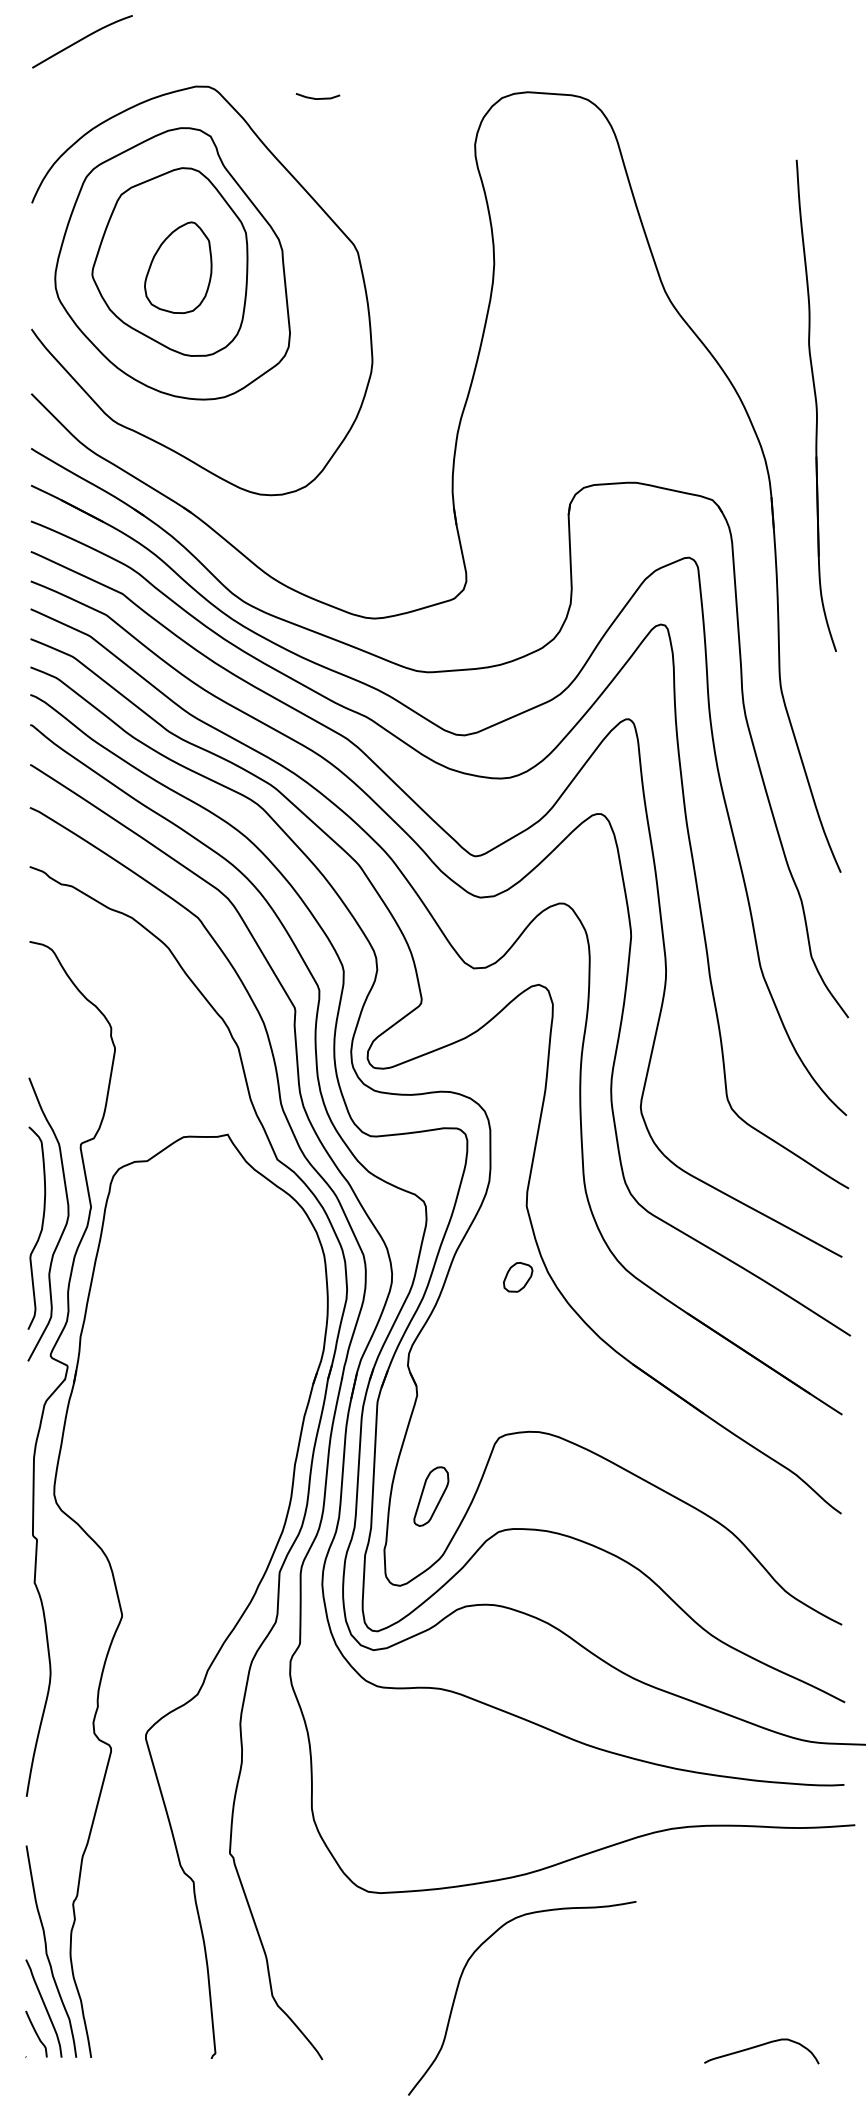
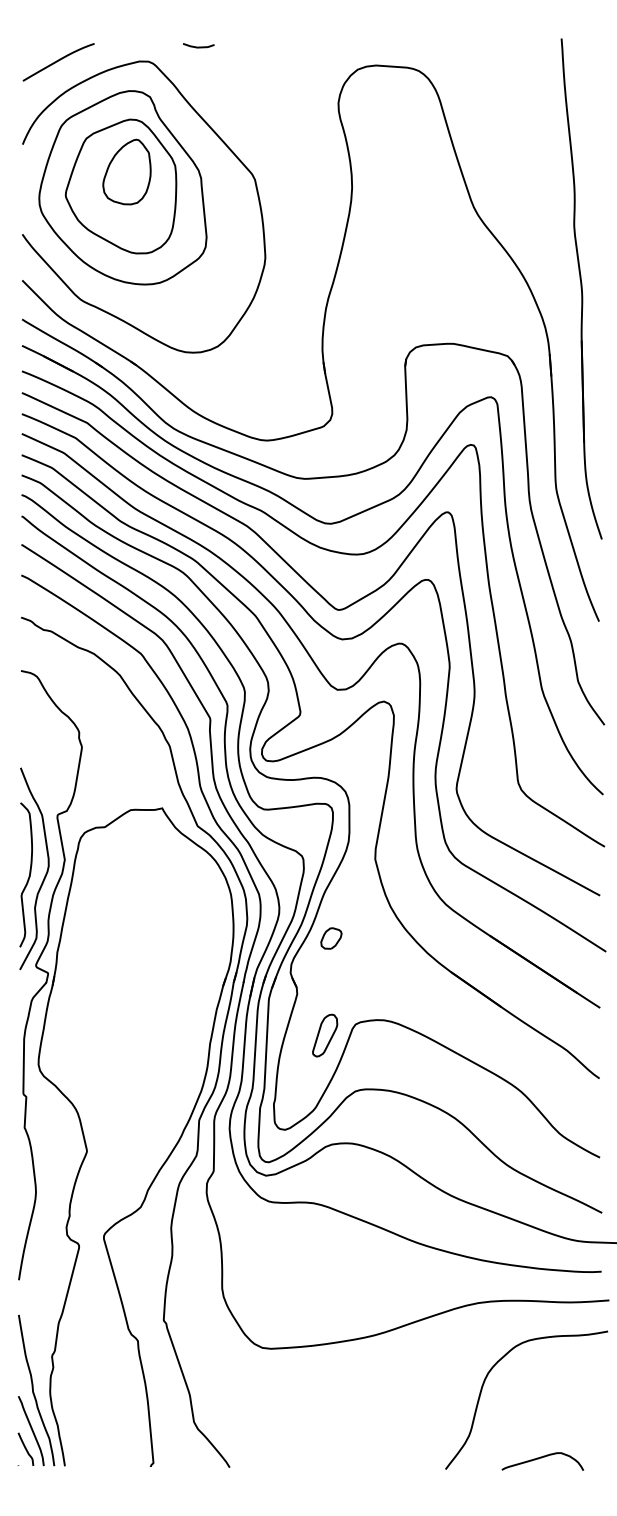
curve: (82, 40) -> (58, 61), moved
line: (317, 98) -> (198, 47), moved
part: (178, 267) -> (127, 171), moved
part: (816, 405) -> (581, 288), size x1.43
part: (518, 1277) -> (331, 938), moved
part: (431, 1496) -> (325, 1035), moved
curve: (461, 1978) -> (483, 1386), moved

